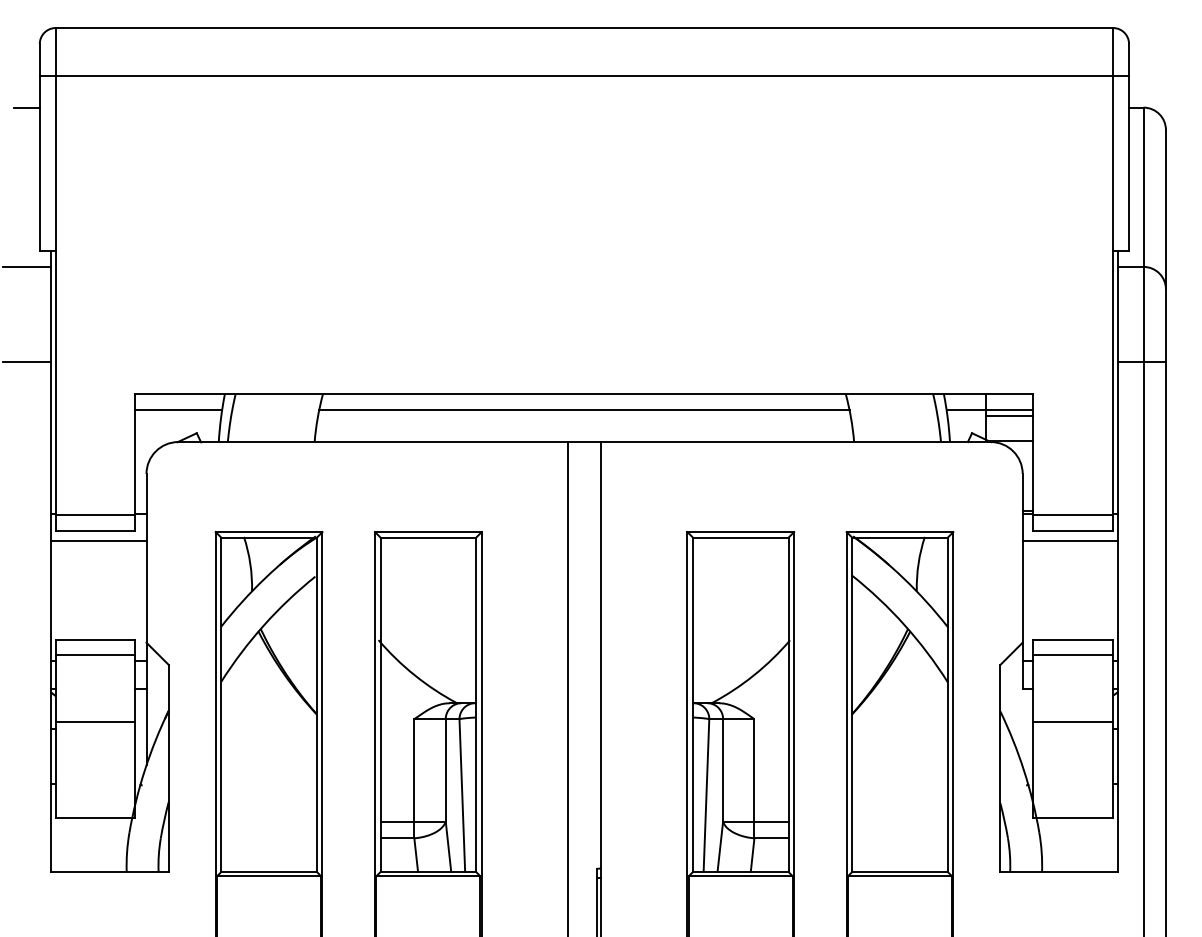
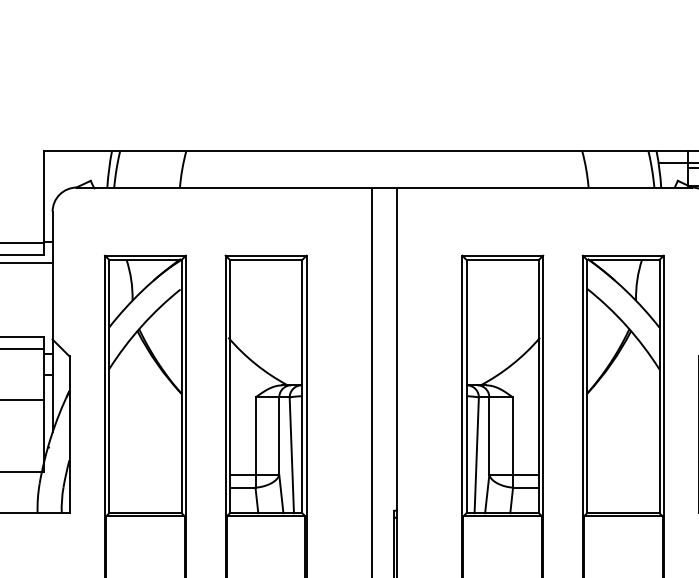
line: (178, 410) -> (76, 163), removed
line: (584, 410) -> (384, 163), removed

